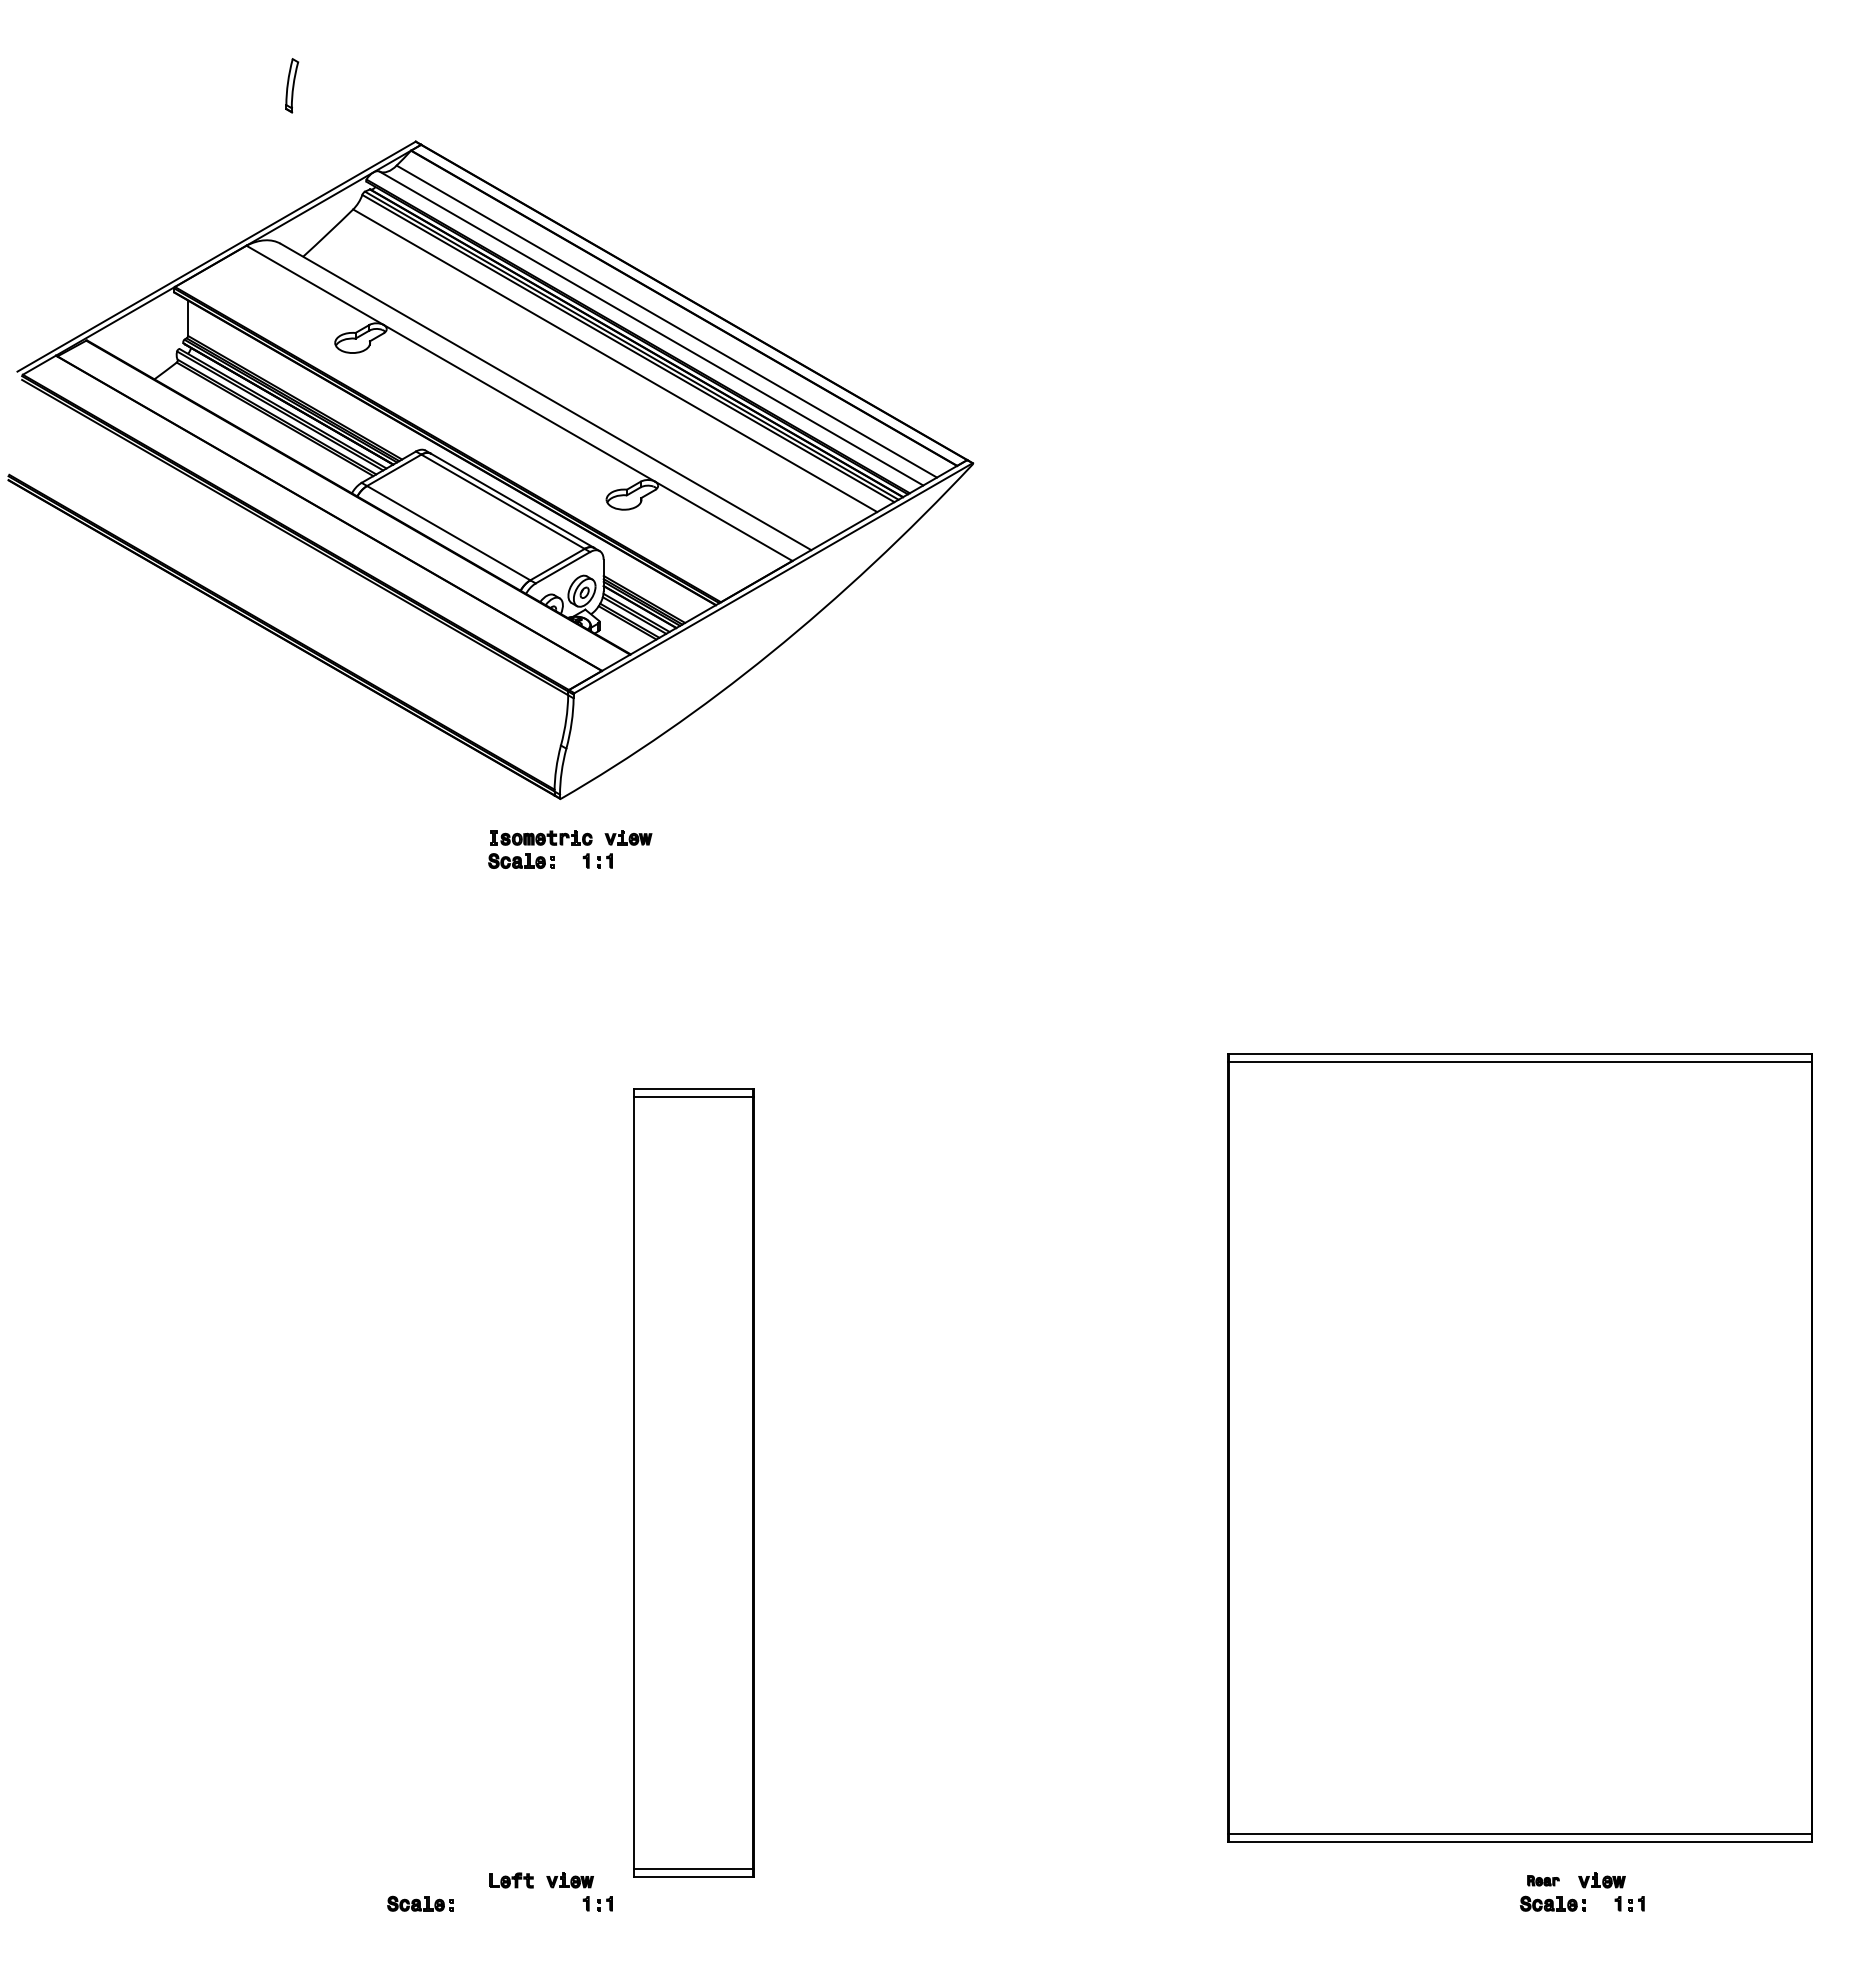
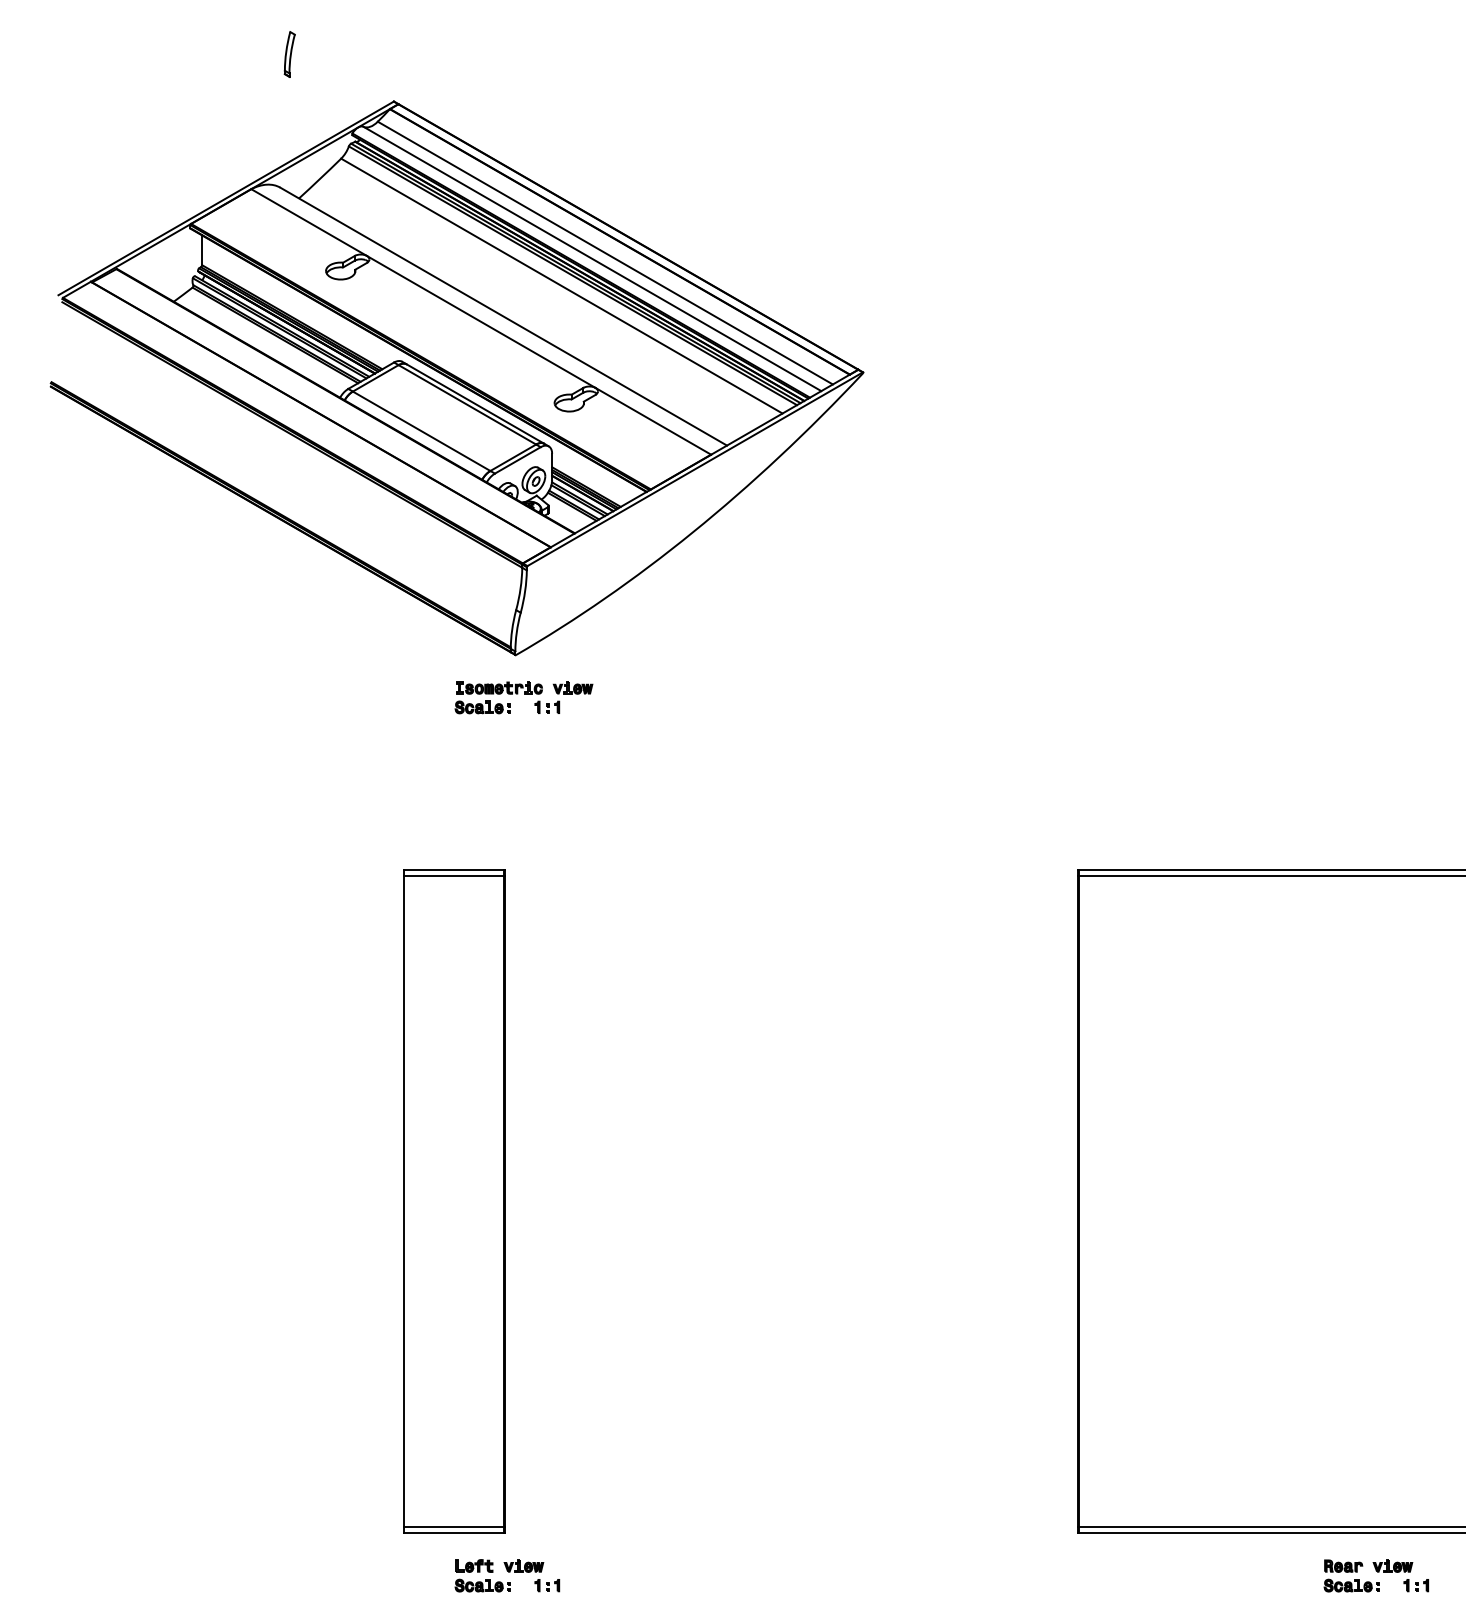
part: (693, 1482) -> (454, 1201), moved
part: (1543, 1880) -> (1343, 1566), size x1.43
part: (420, 1903) -> (482, 1585), moved

